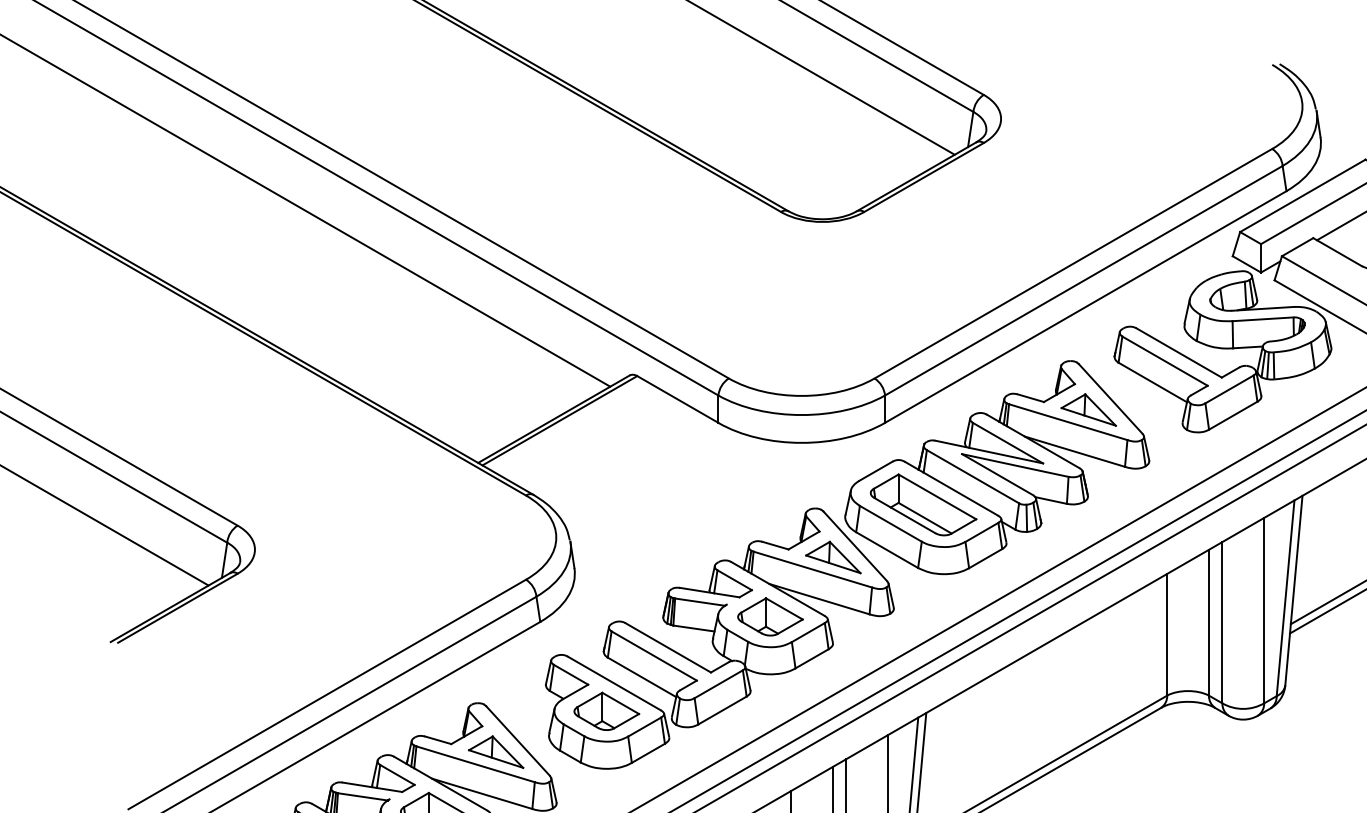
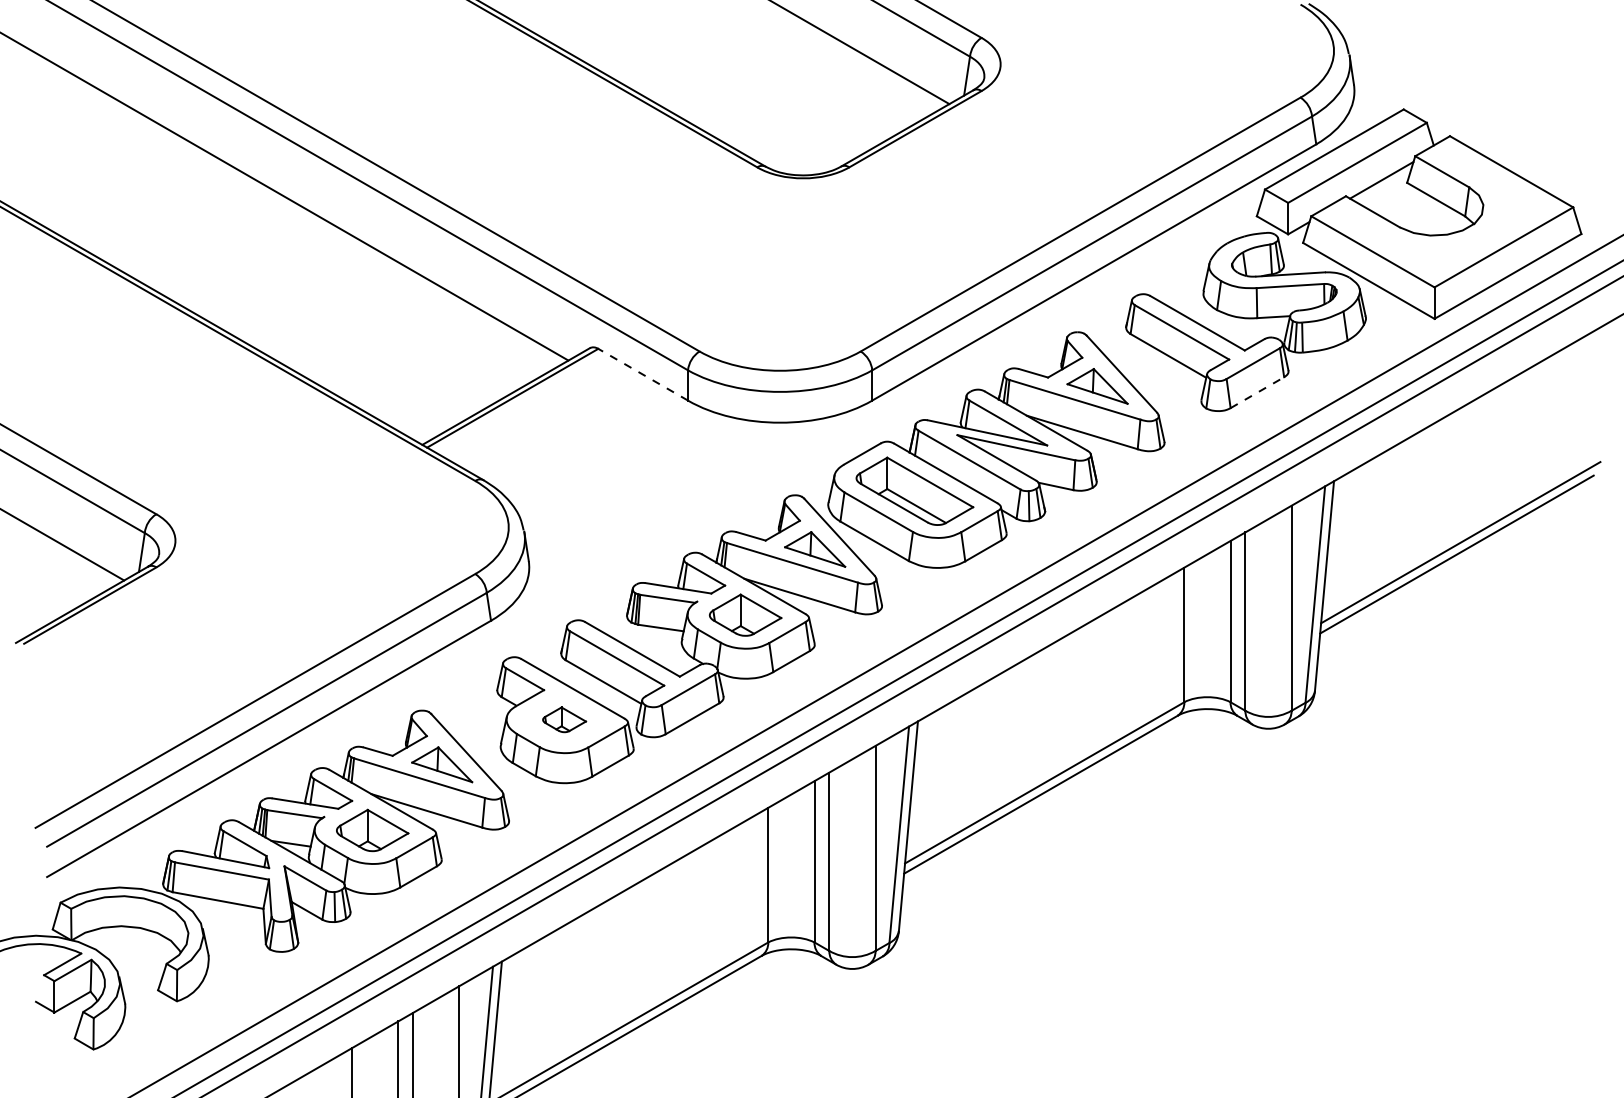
line: (678, 399) -> (643, 374), solid -> dashed
line: (1233, 415) -> (1257, 392), solid -> dashed
part: (606, 711) -> (564, 719), size x0.6

